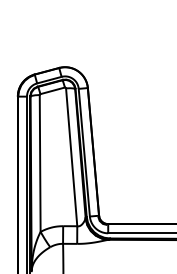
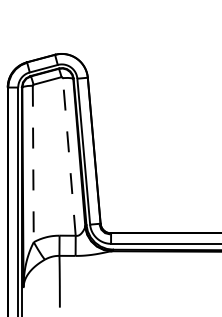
line: (71, 156) -> (69, 156), solid -> dashed
line: (40, 163) -> (33, 164), solid -> dashed

